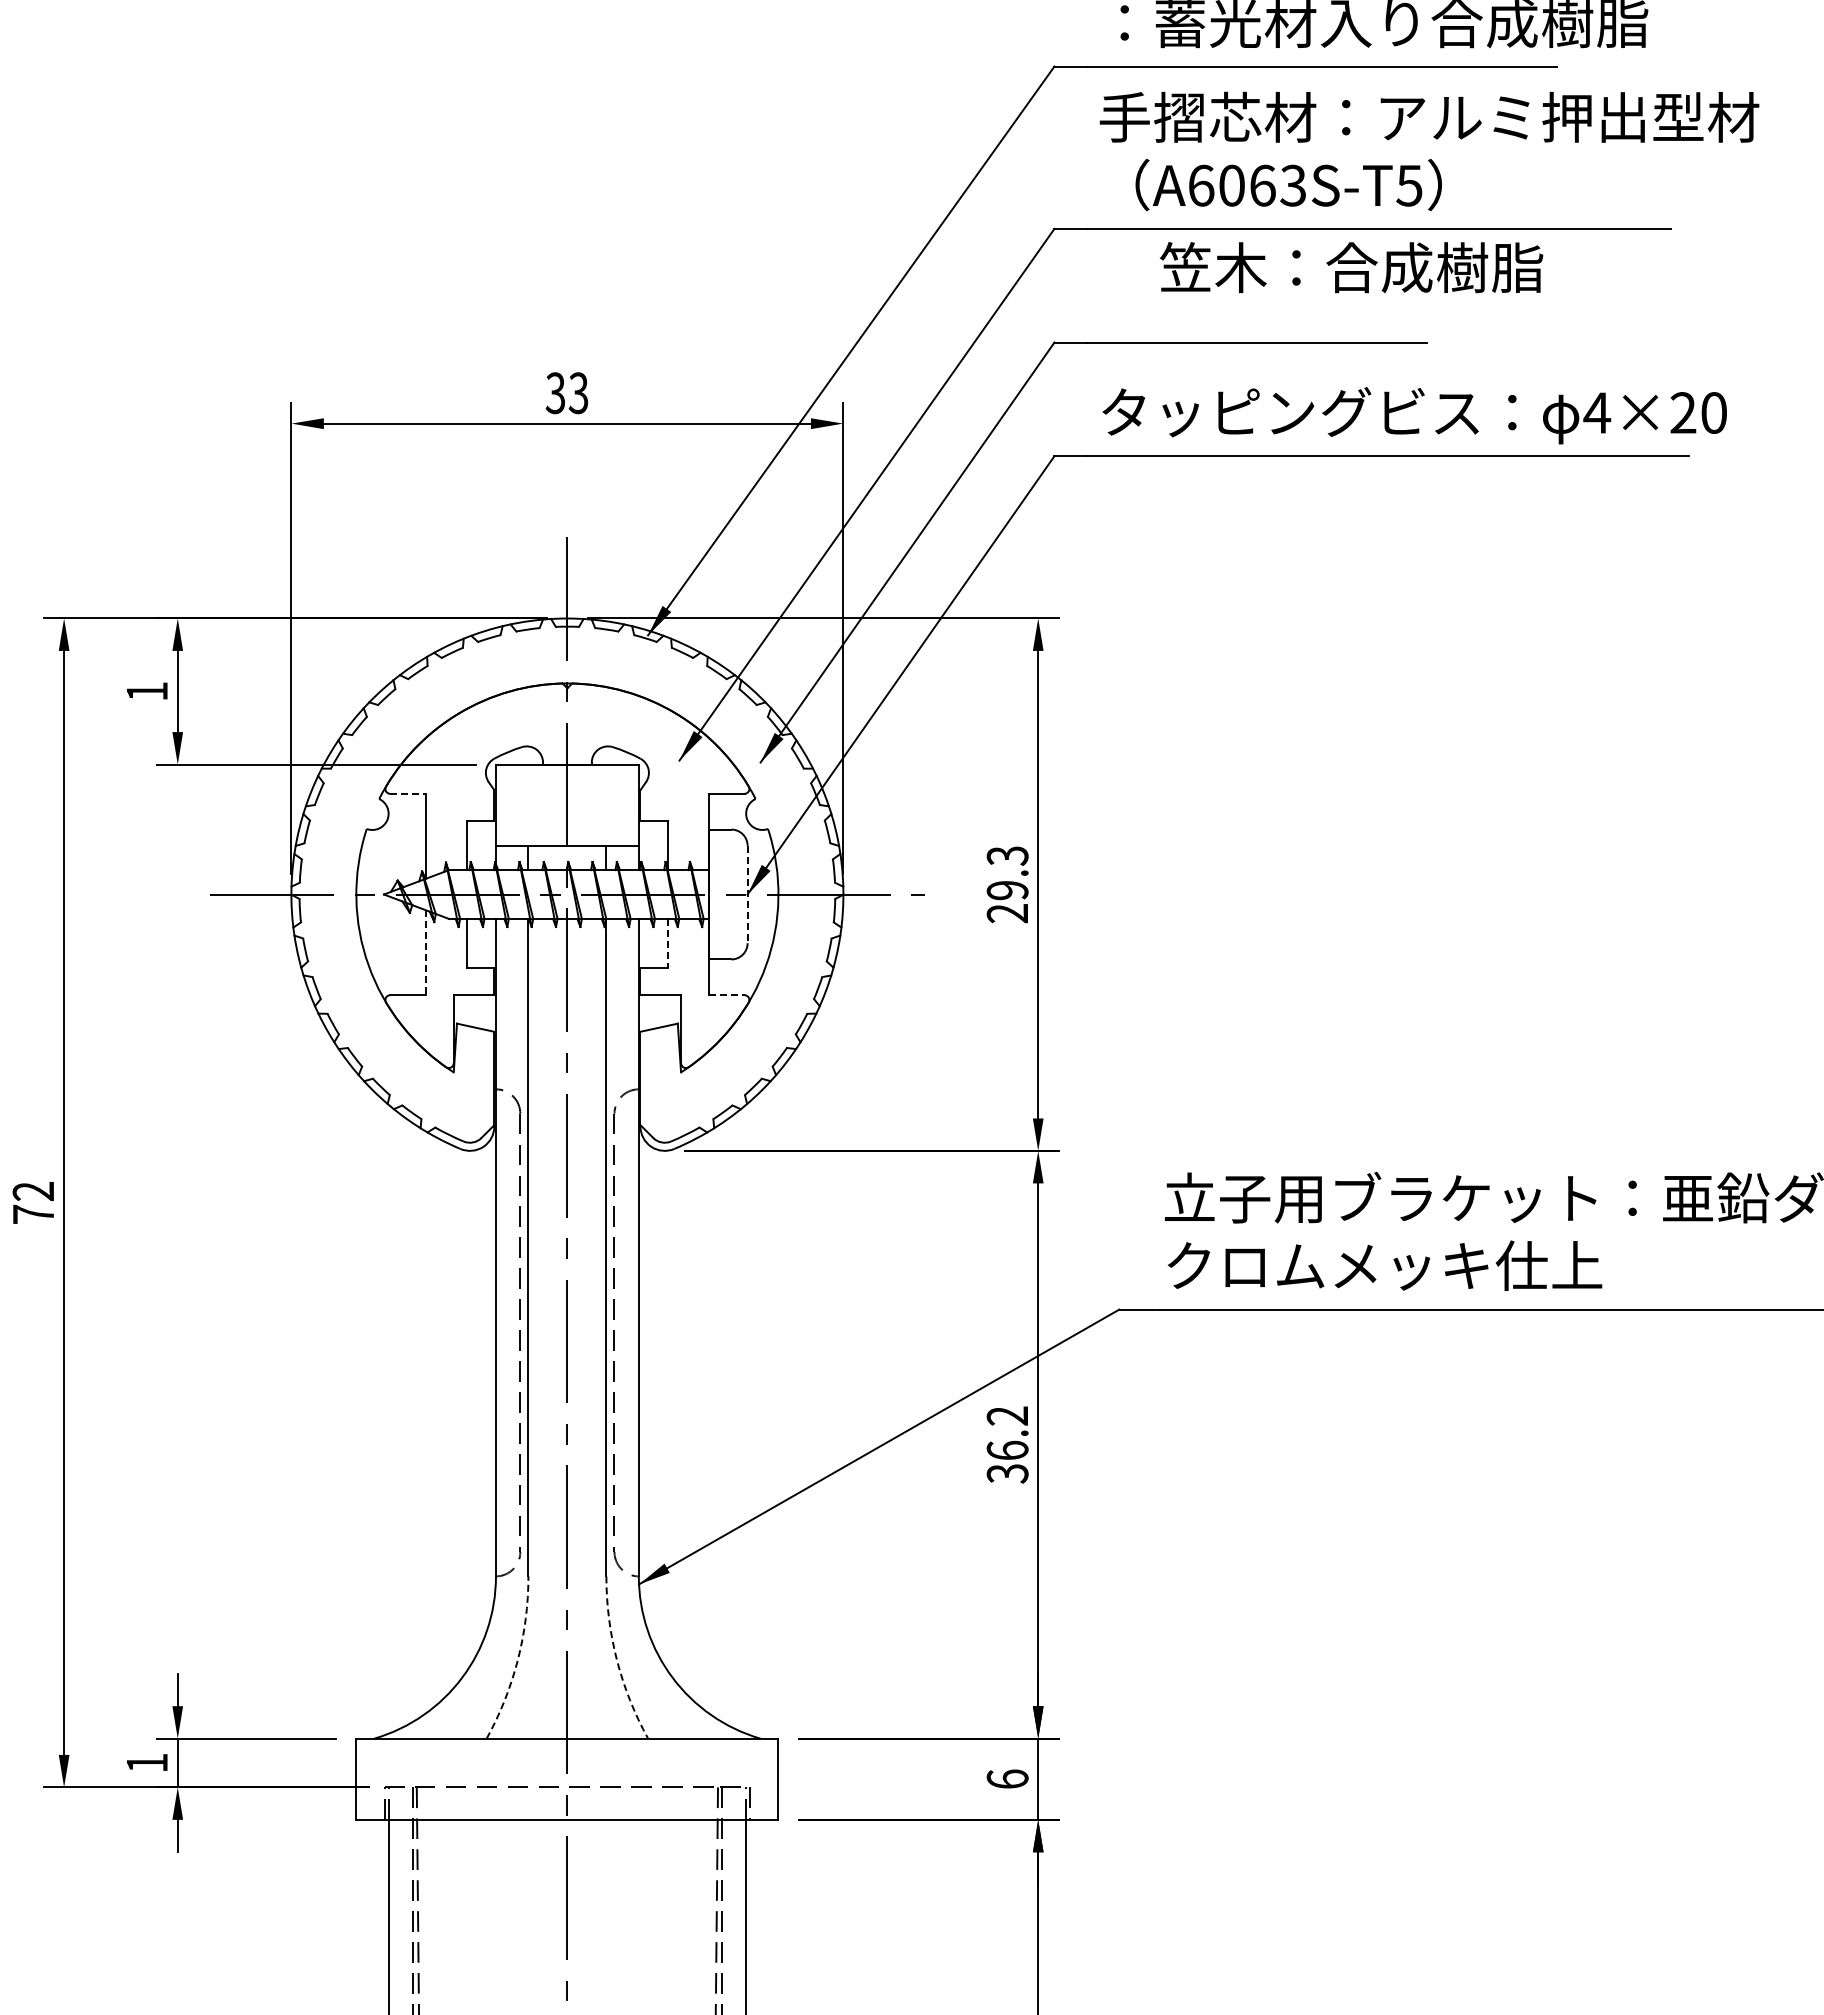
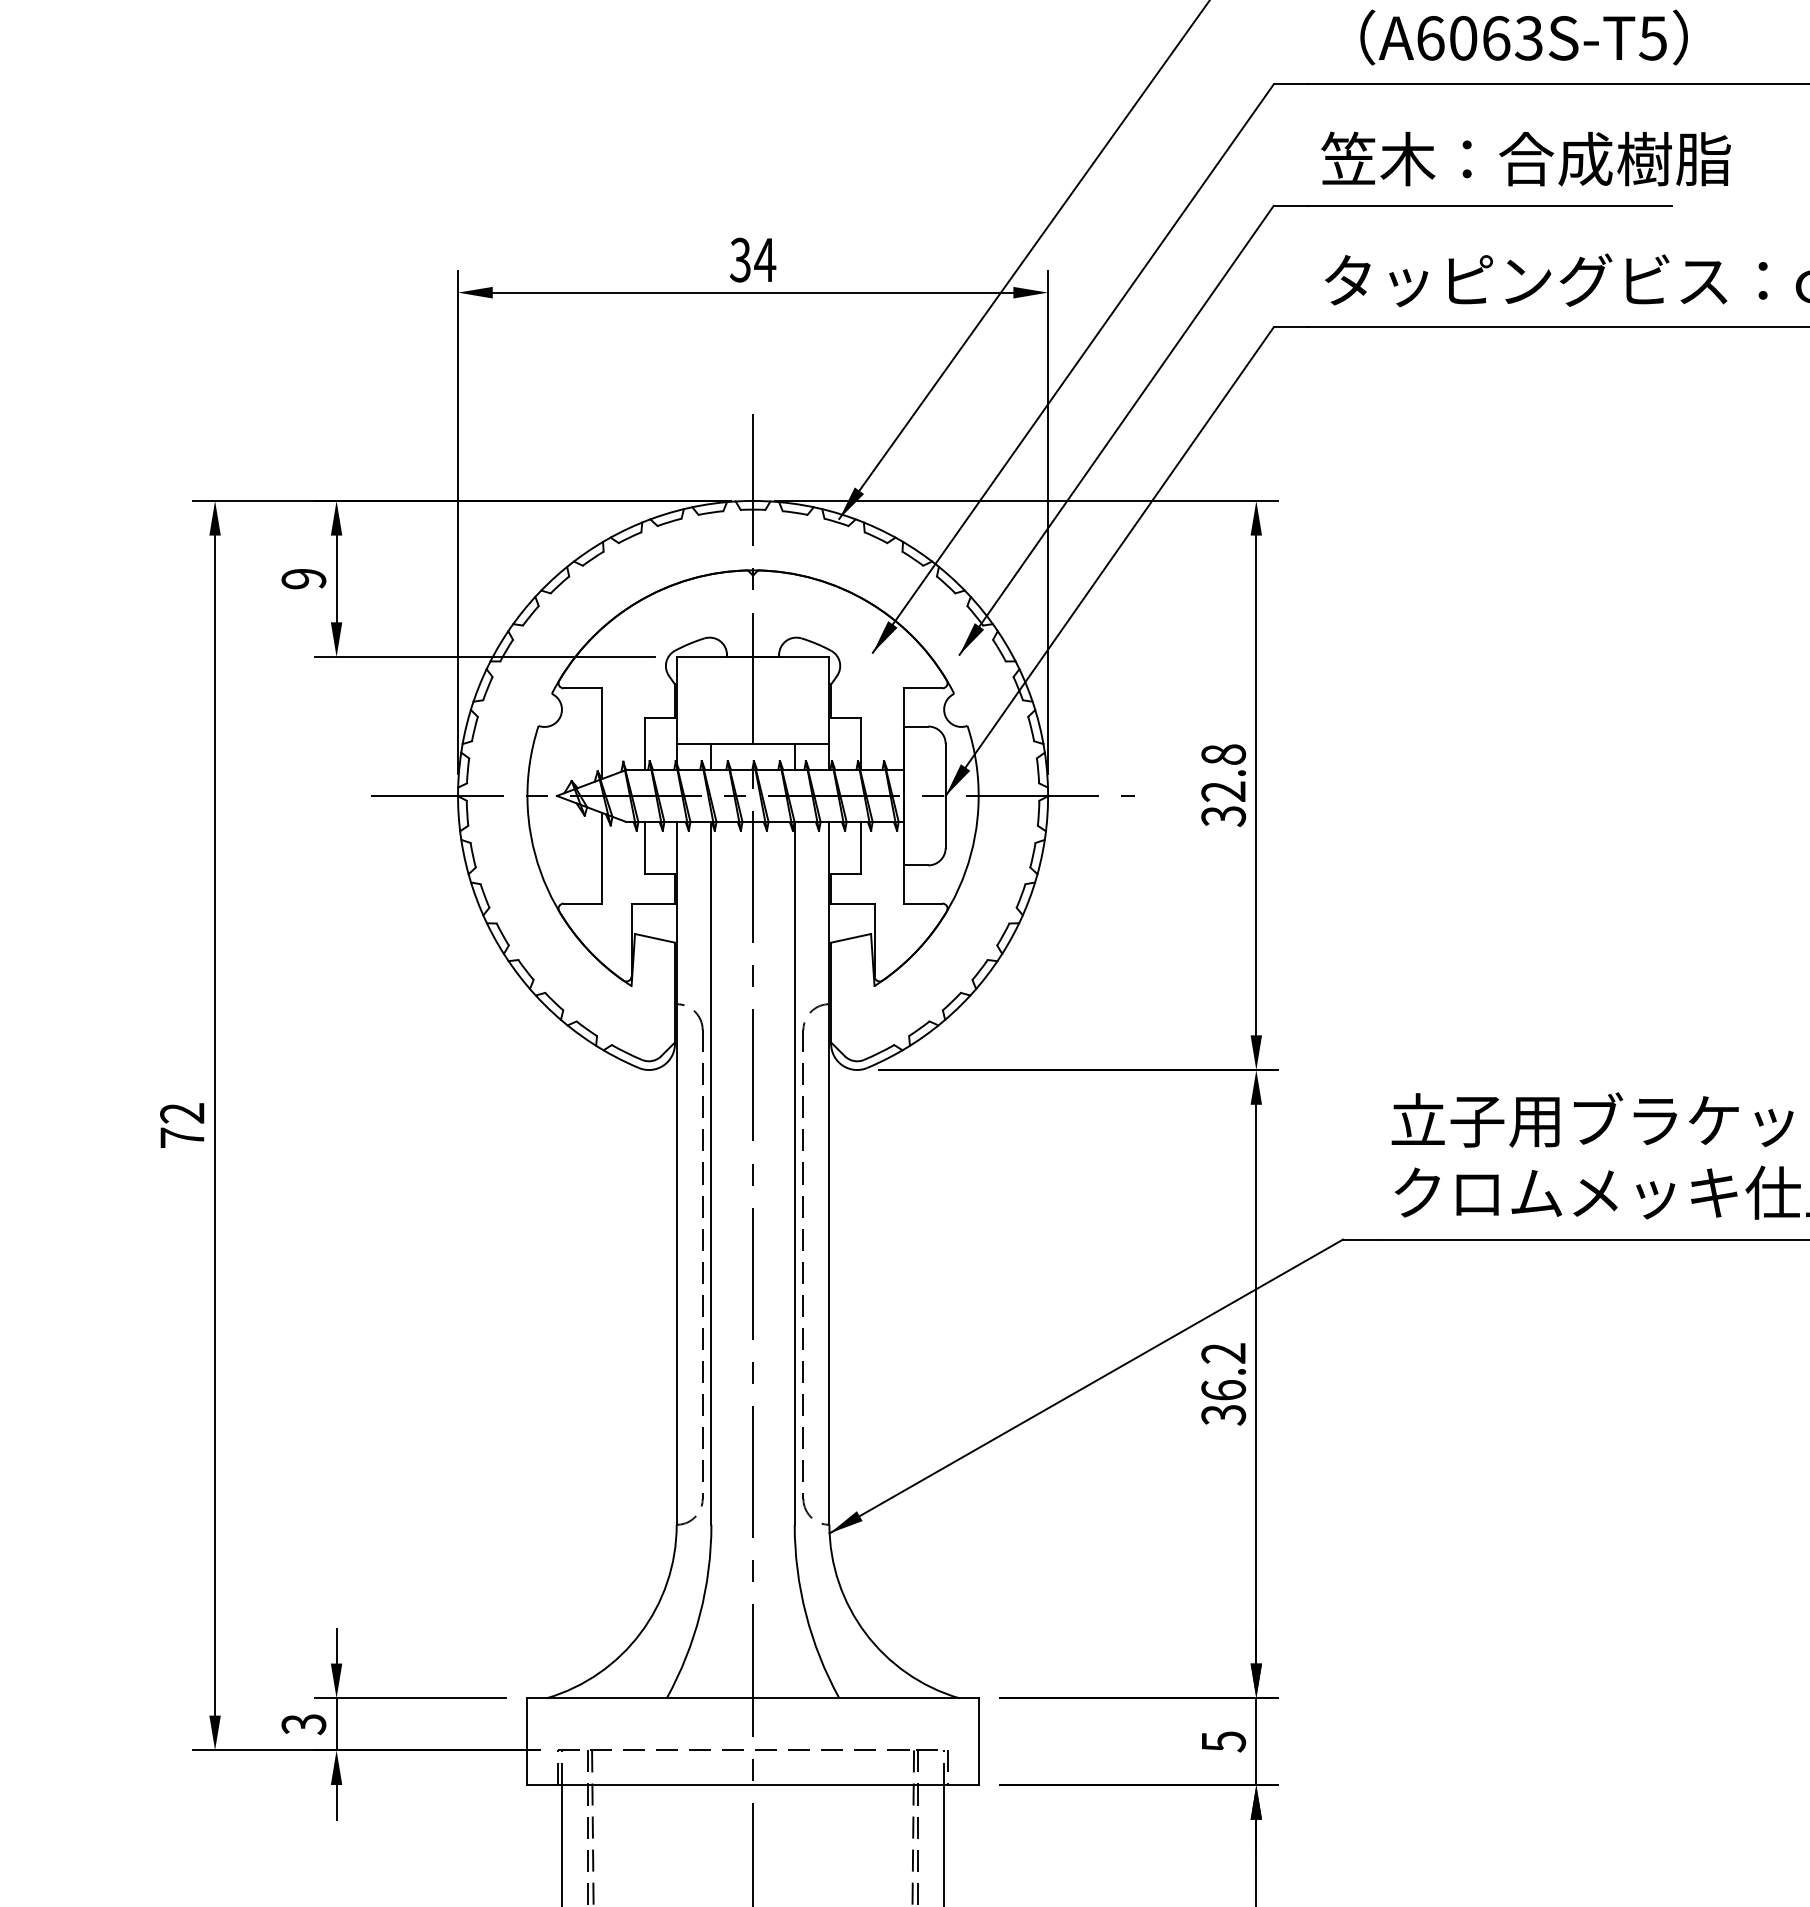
text: (1351, 267) -> (1525, 158), moved
text: (578, 393) -> (764, 260), 33 -> 34
text: (147, 691) -> (304, 578), 1 -> 9
line: (408, 793) -> (583, 687), dashed -> solid
text: (1007, 884) -> (1223, 785), 29.3 -> 32.8
line: (747, 894) -> (945, 795), dashed -> solid
line: (668, 943) -> (861, 848), dashed -> solid
line: (426, 953) -> (602, 859), dashed -> solid
line: (726, 995) -> (923, 903), dashed -> solid
arc: (517, 1660) -> (699, 1614), dashed -> solid
arc: (616, 1660) -> (805, 1614), dashed -> solid
text: (147, 1763) -> (304, 1724), 1 -> 3
text: (1007, 1779) -> (1223, 1741), 6 -> 5

